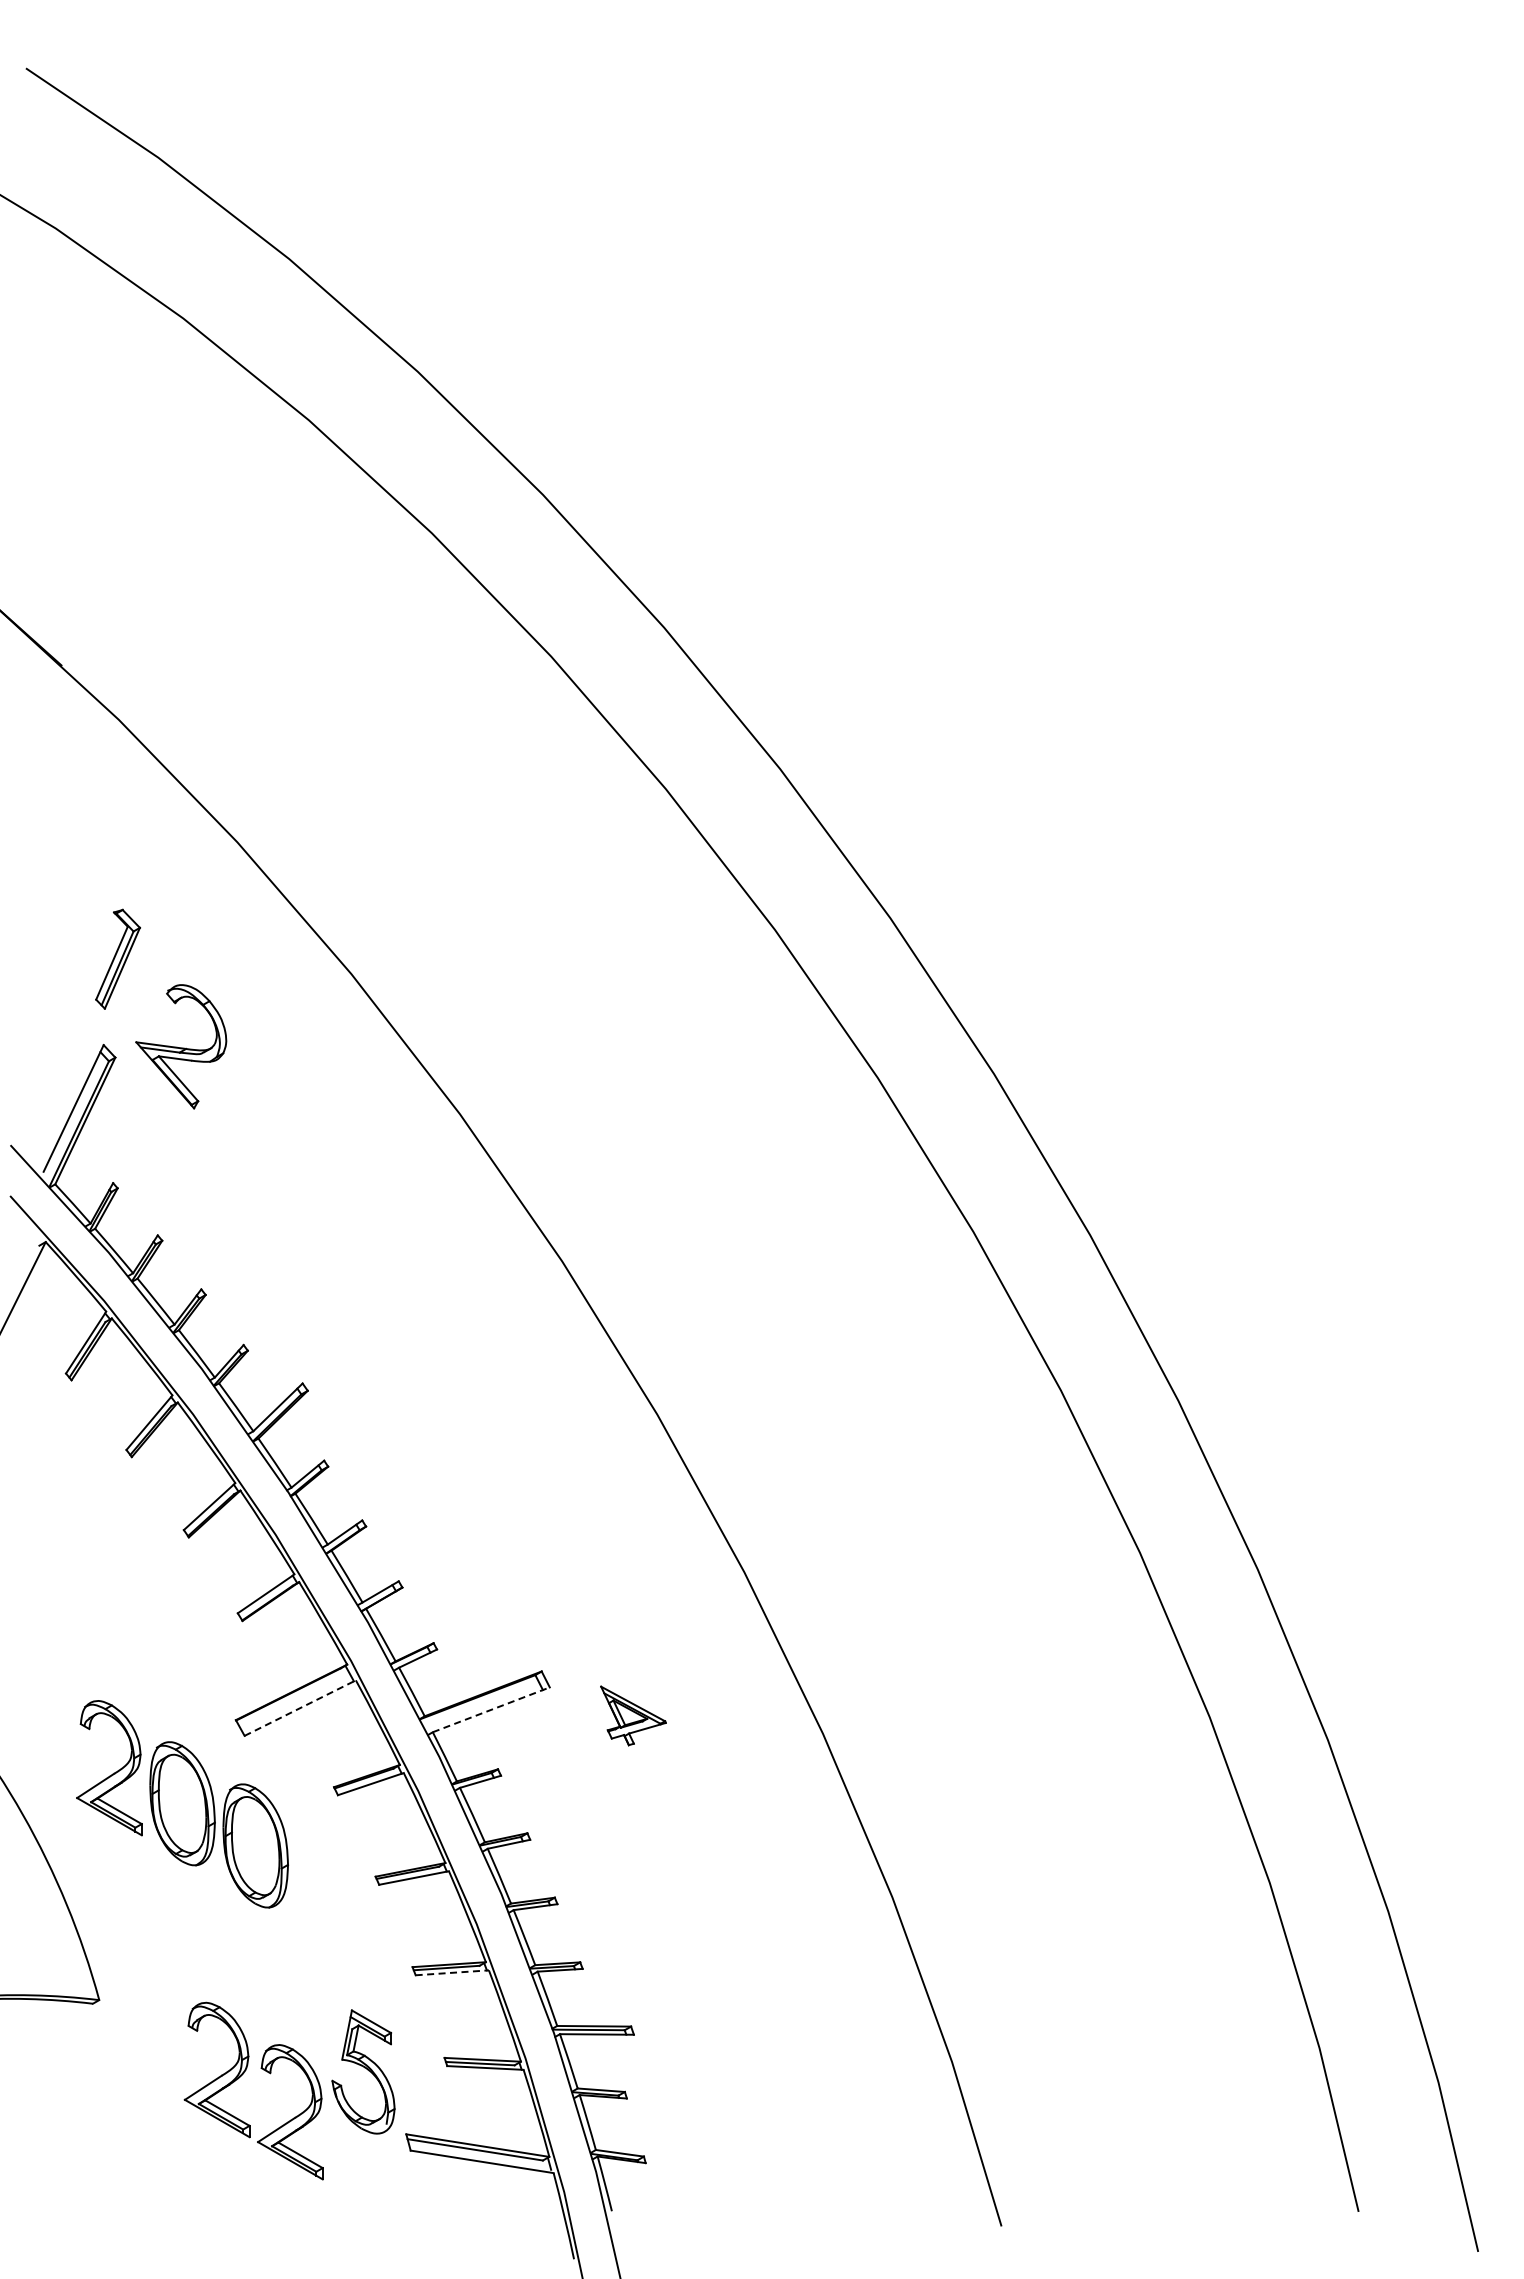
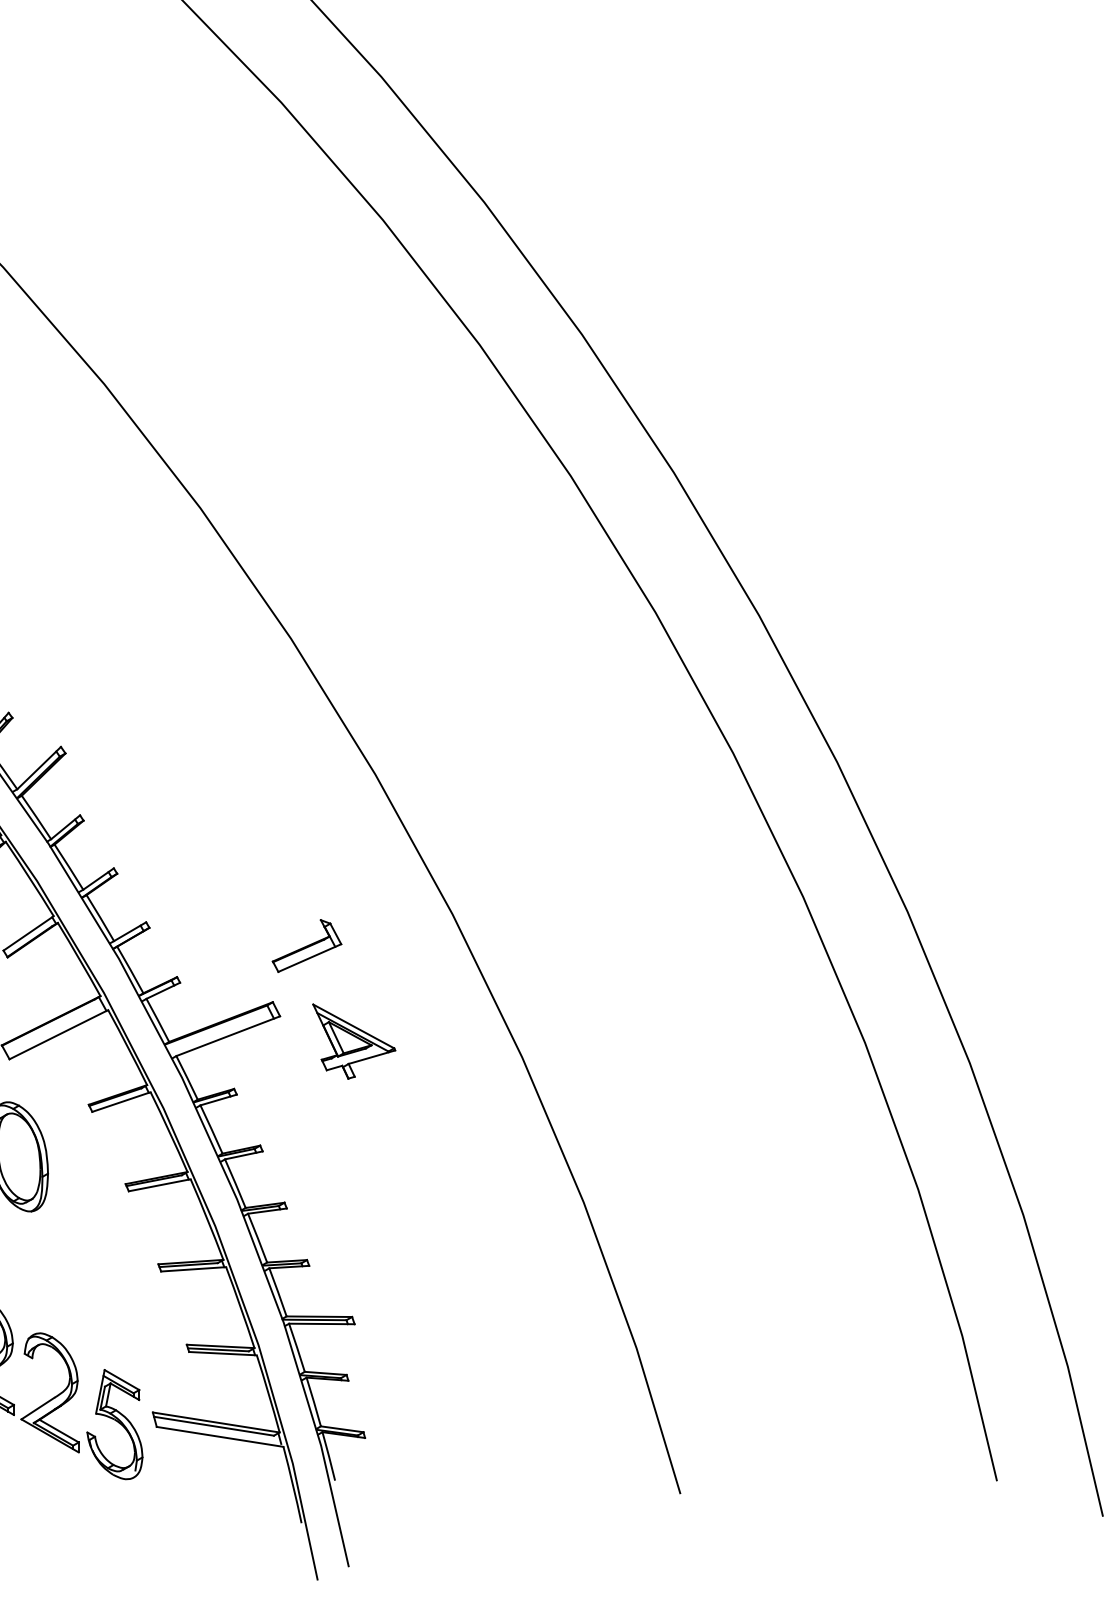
part: (579, 1607) -> (306, 945), added
line: (300, 1707) -> (59, 1034), dashed -> solid
line: (491, 1709) -> (228, 1035), dashed -> solid
part: (633, 1715) -> (354, 1041), size x1.43
line: (452, 1972) -> (193, 1269), dashed -> solid
part: (363, 2071) -> (114, 1424), moved

